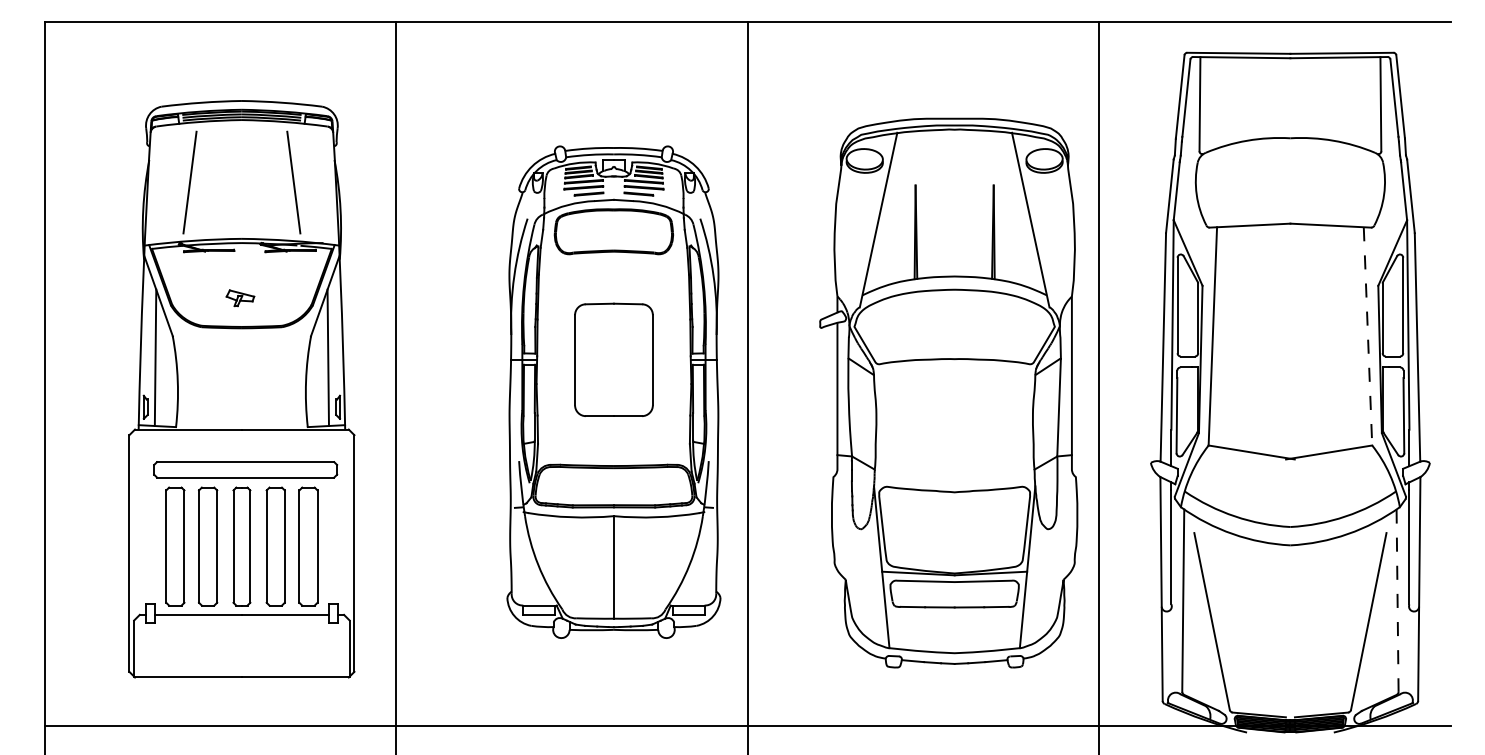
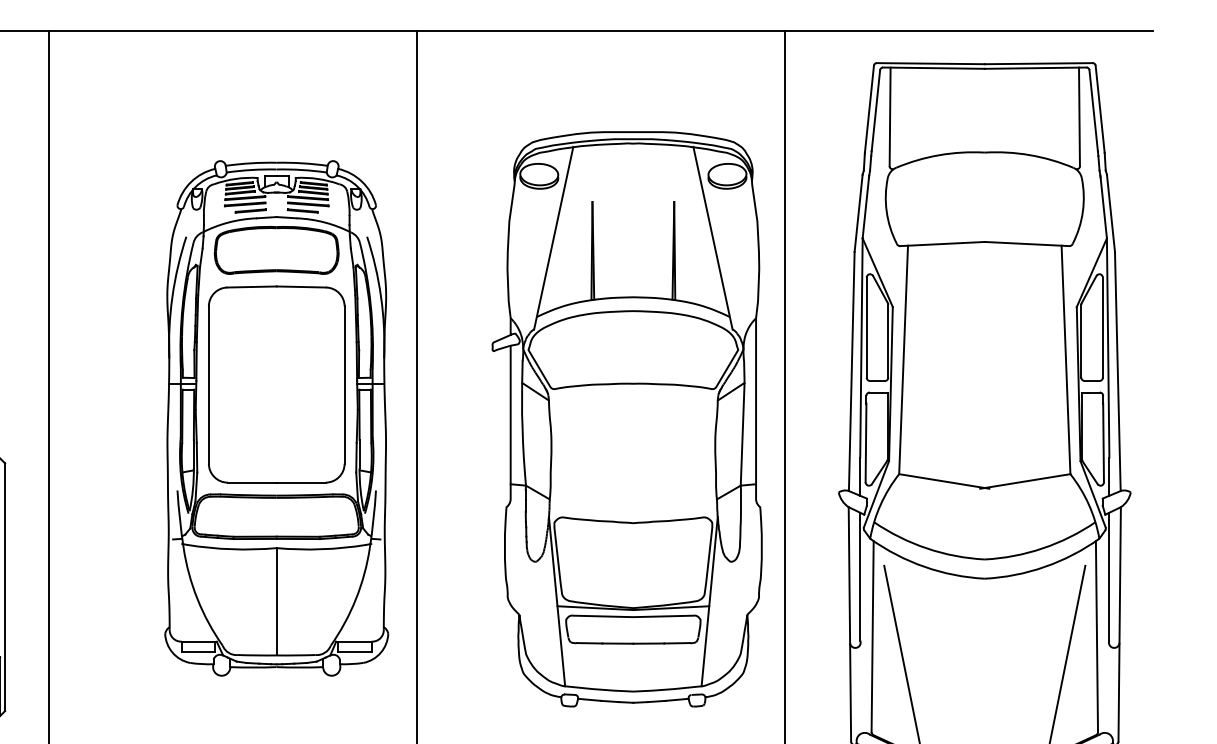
line: (1368, 336) -> (1066, 360), dashed -> solid
part: (613, 359) -> (276, 384), size x1.67
line: (1397, 601) -> (1096, 637), dashed -> solid

